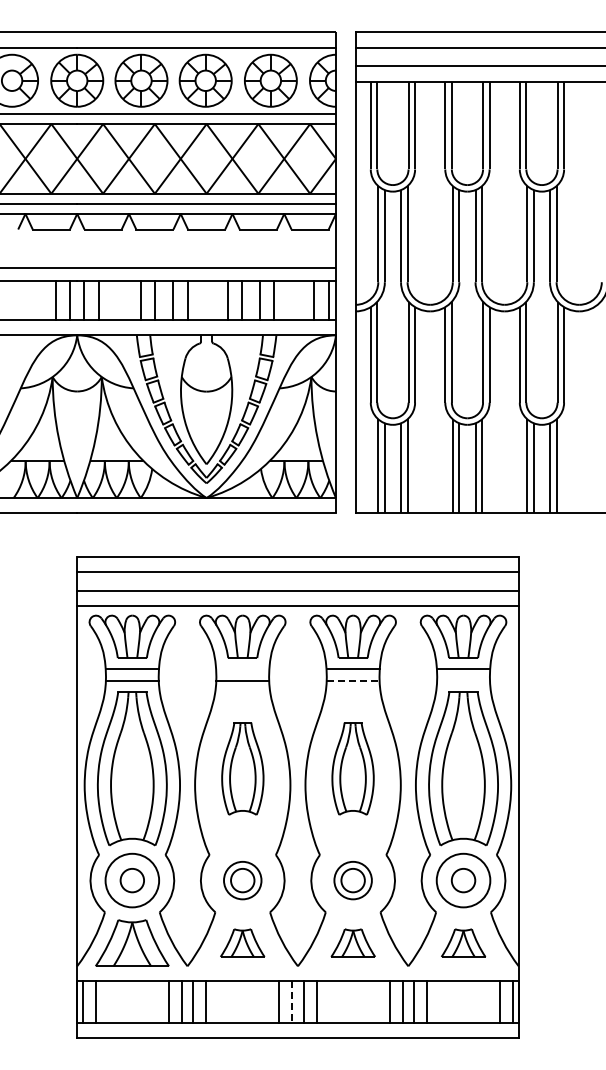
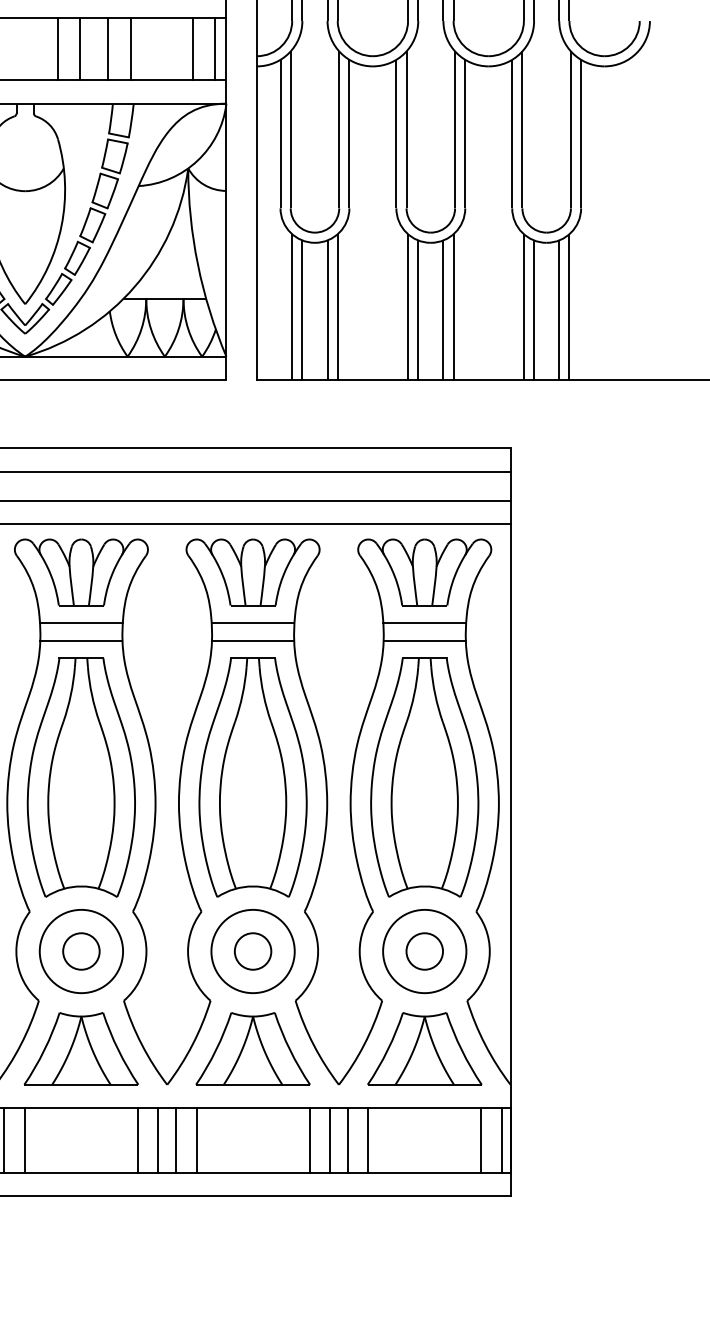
line: (242, 669) -> (81, 623), added
line: (353, 680) -> (253, 640), dashed -> solid
line: (463, 680) -> (424, 640), added
part: (242, 768) -> (81, 777), size x1.67
part: (352, 768) -> (252, 777), size x1.67
circle: (242, 880) -> (81, 951), size x1.43
circle: (352, 880) -> (252, 951), size x1.43
part: (242, 942) -> (81, 1047), size x1.67
part: (353, 942) -> (253, 1047), size x1.67
part: (463, 942) -> (424, 1047), size x1.67
line: (292, 1002) -> (158, 1141), dashed -> solid

